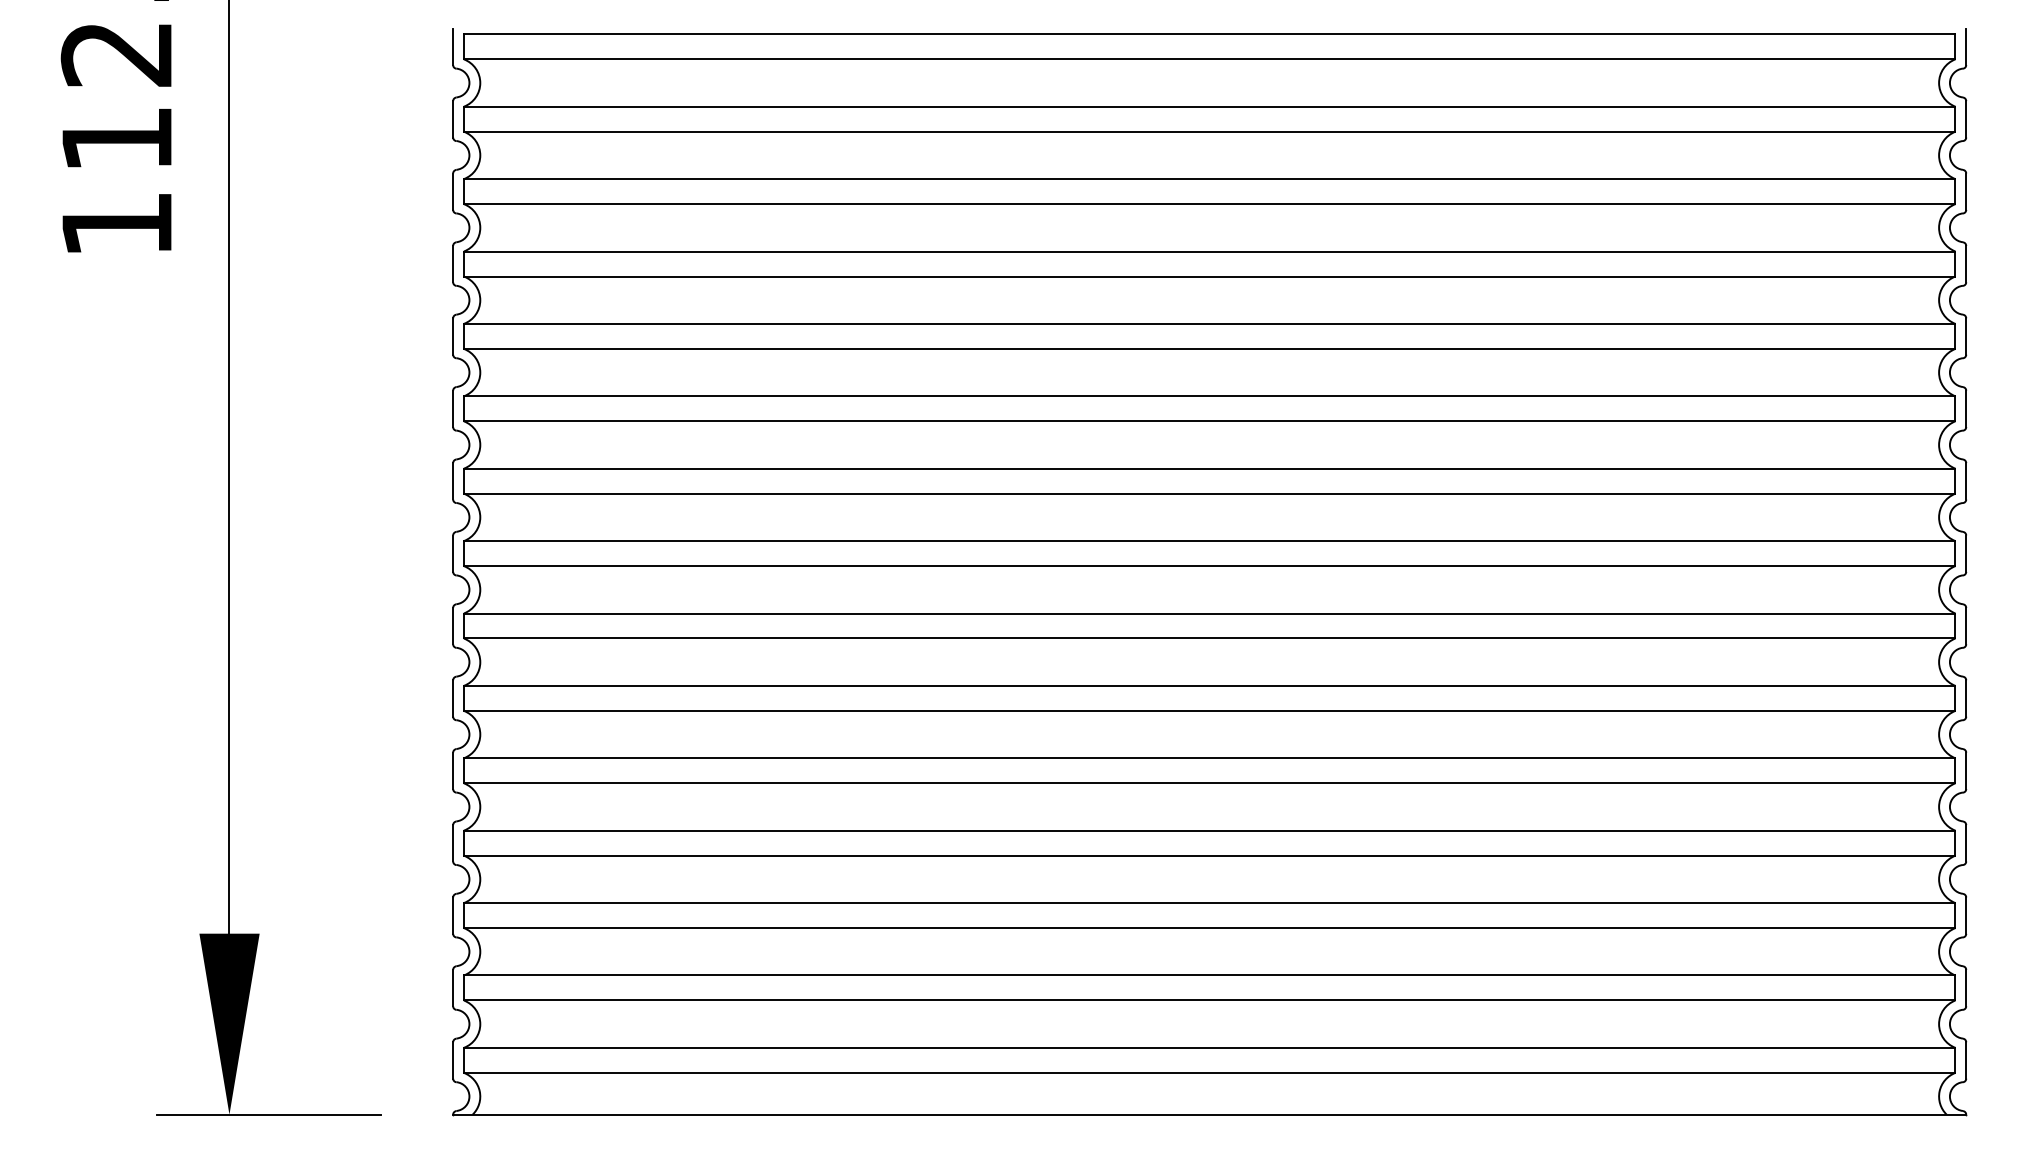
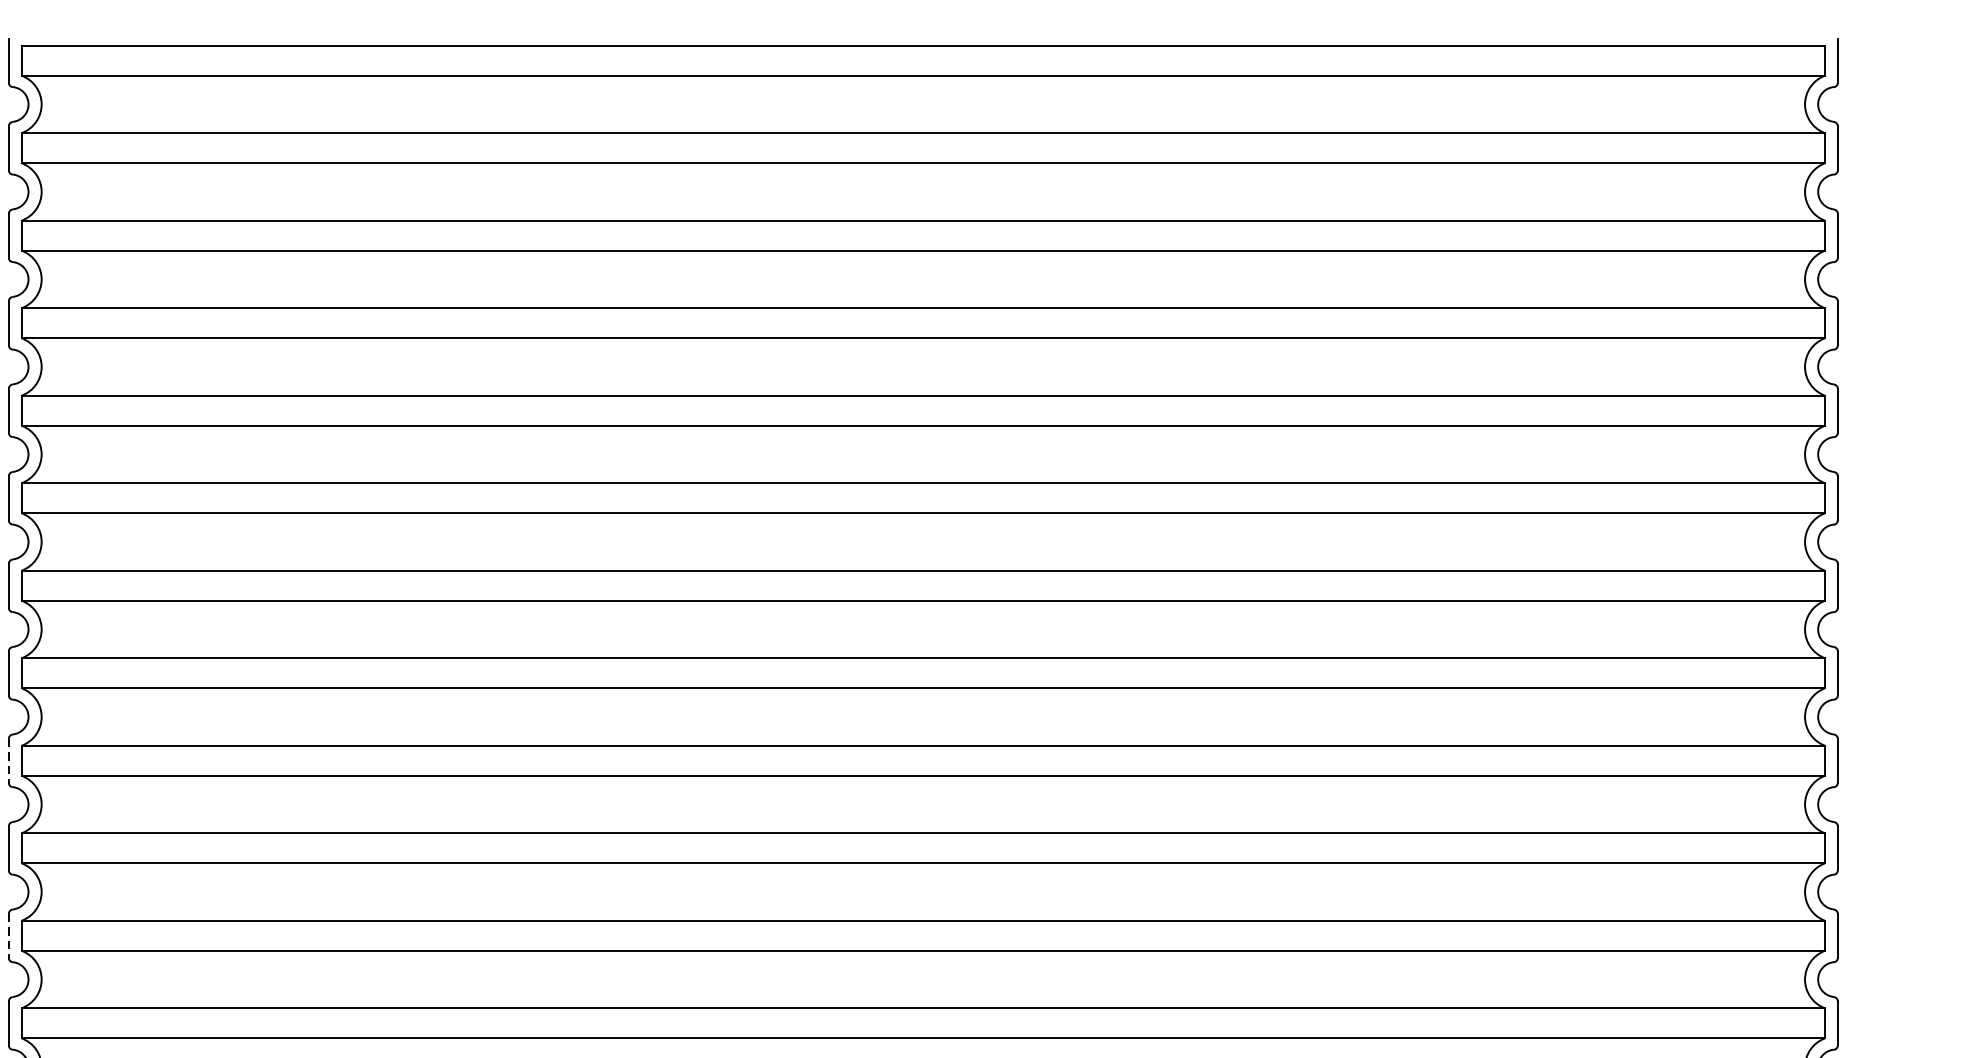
line: (453, 626) -> (9, 761), solid -> dashed
line: (453, 771) -> (9, 936), solid -> dashed

